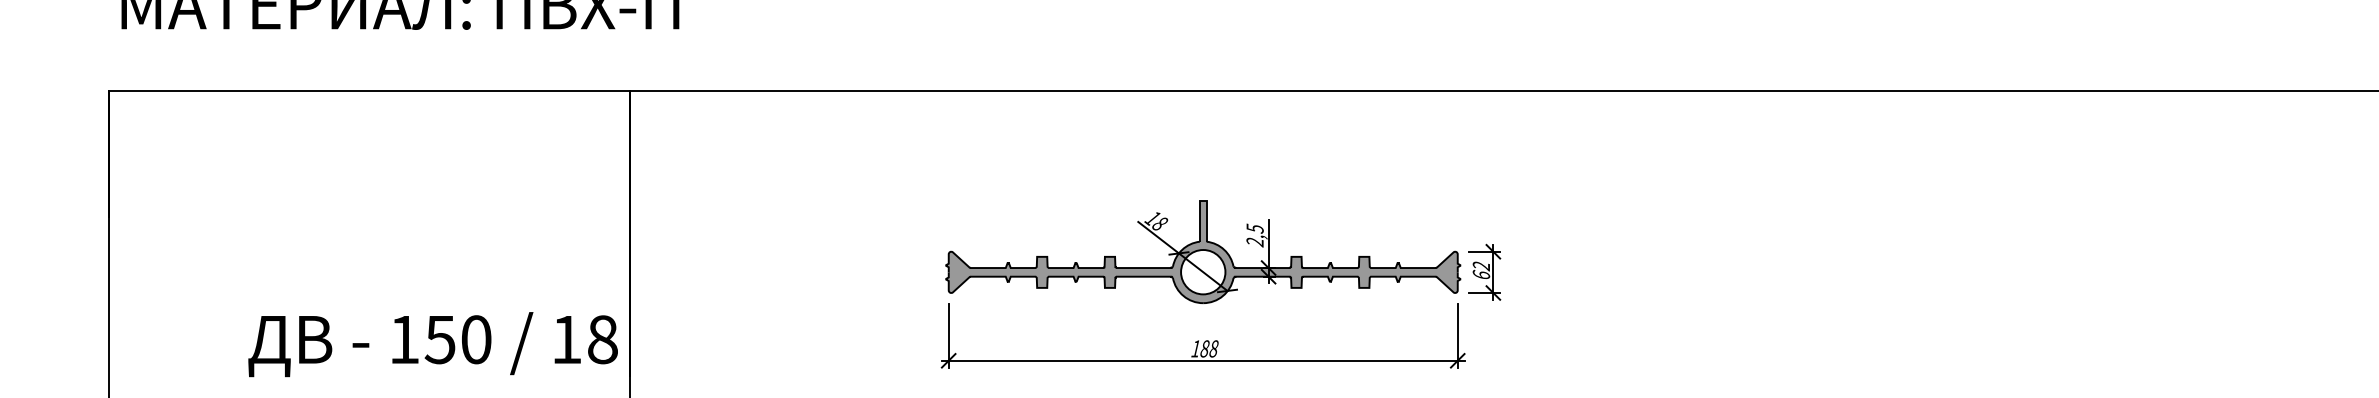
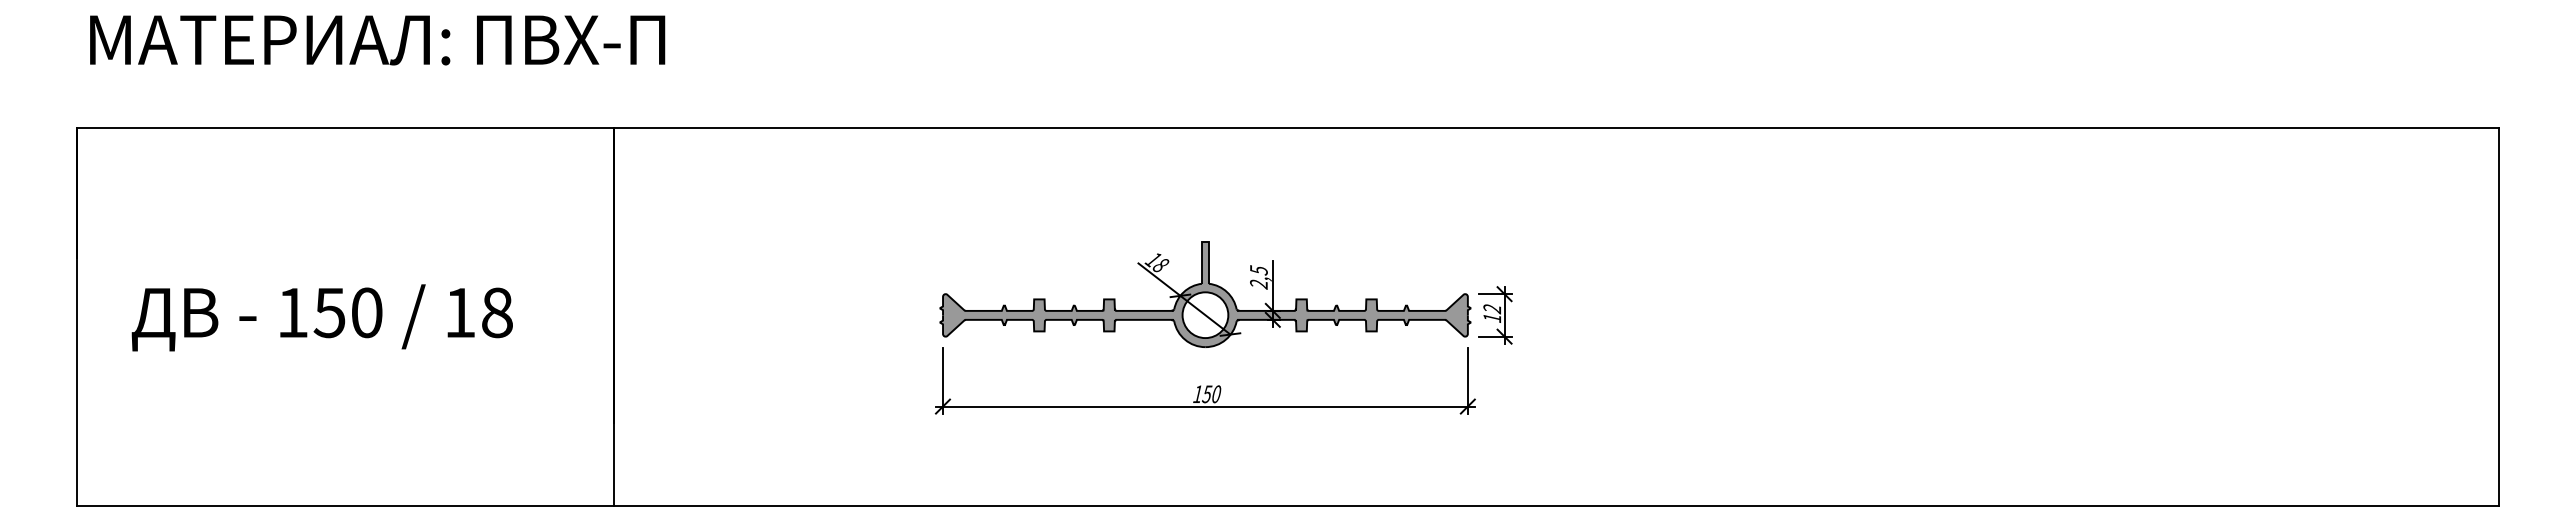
text: (1481, 274) -> (1492, 317), 62 -> 12
text: (432, 344) -> (321, 317), moved
text: (1209, 349) -> (1211, 394), 188 -> 150

